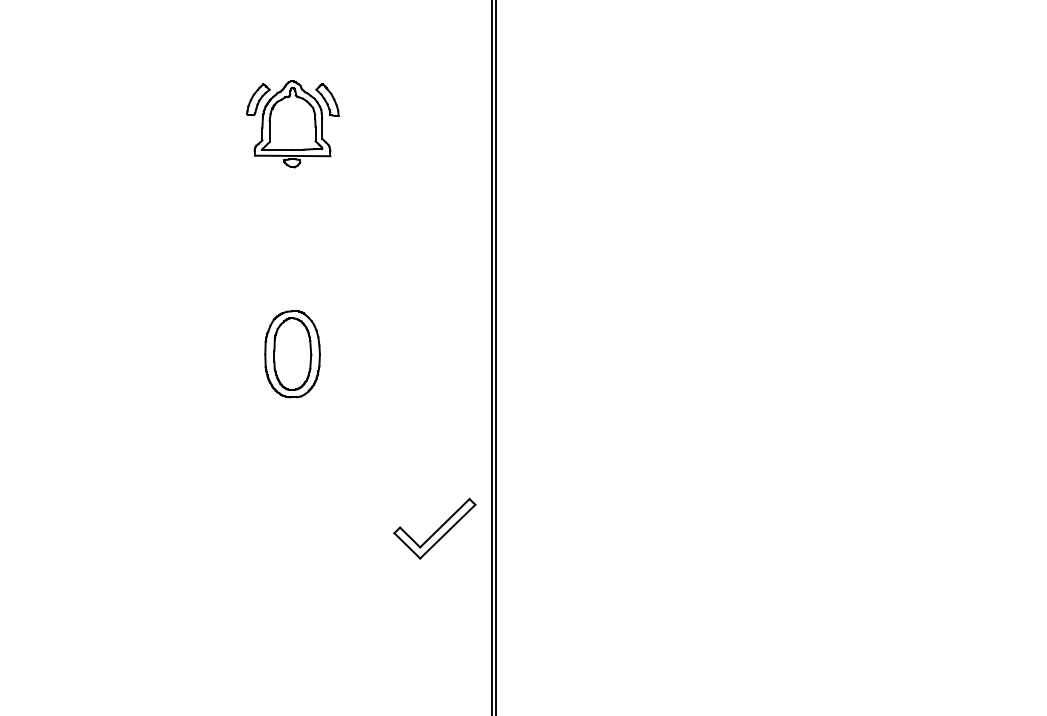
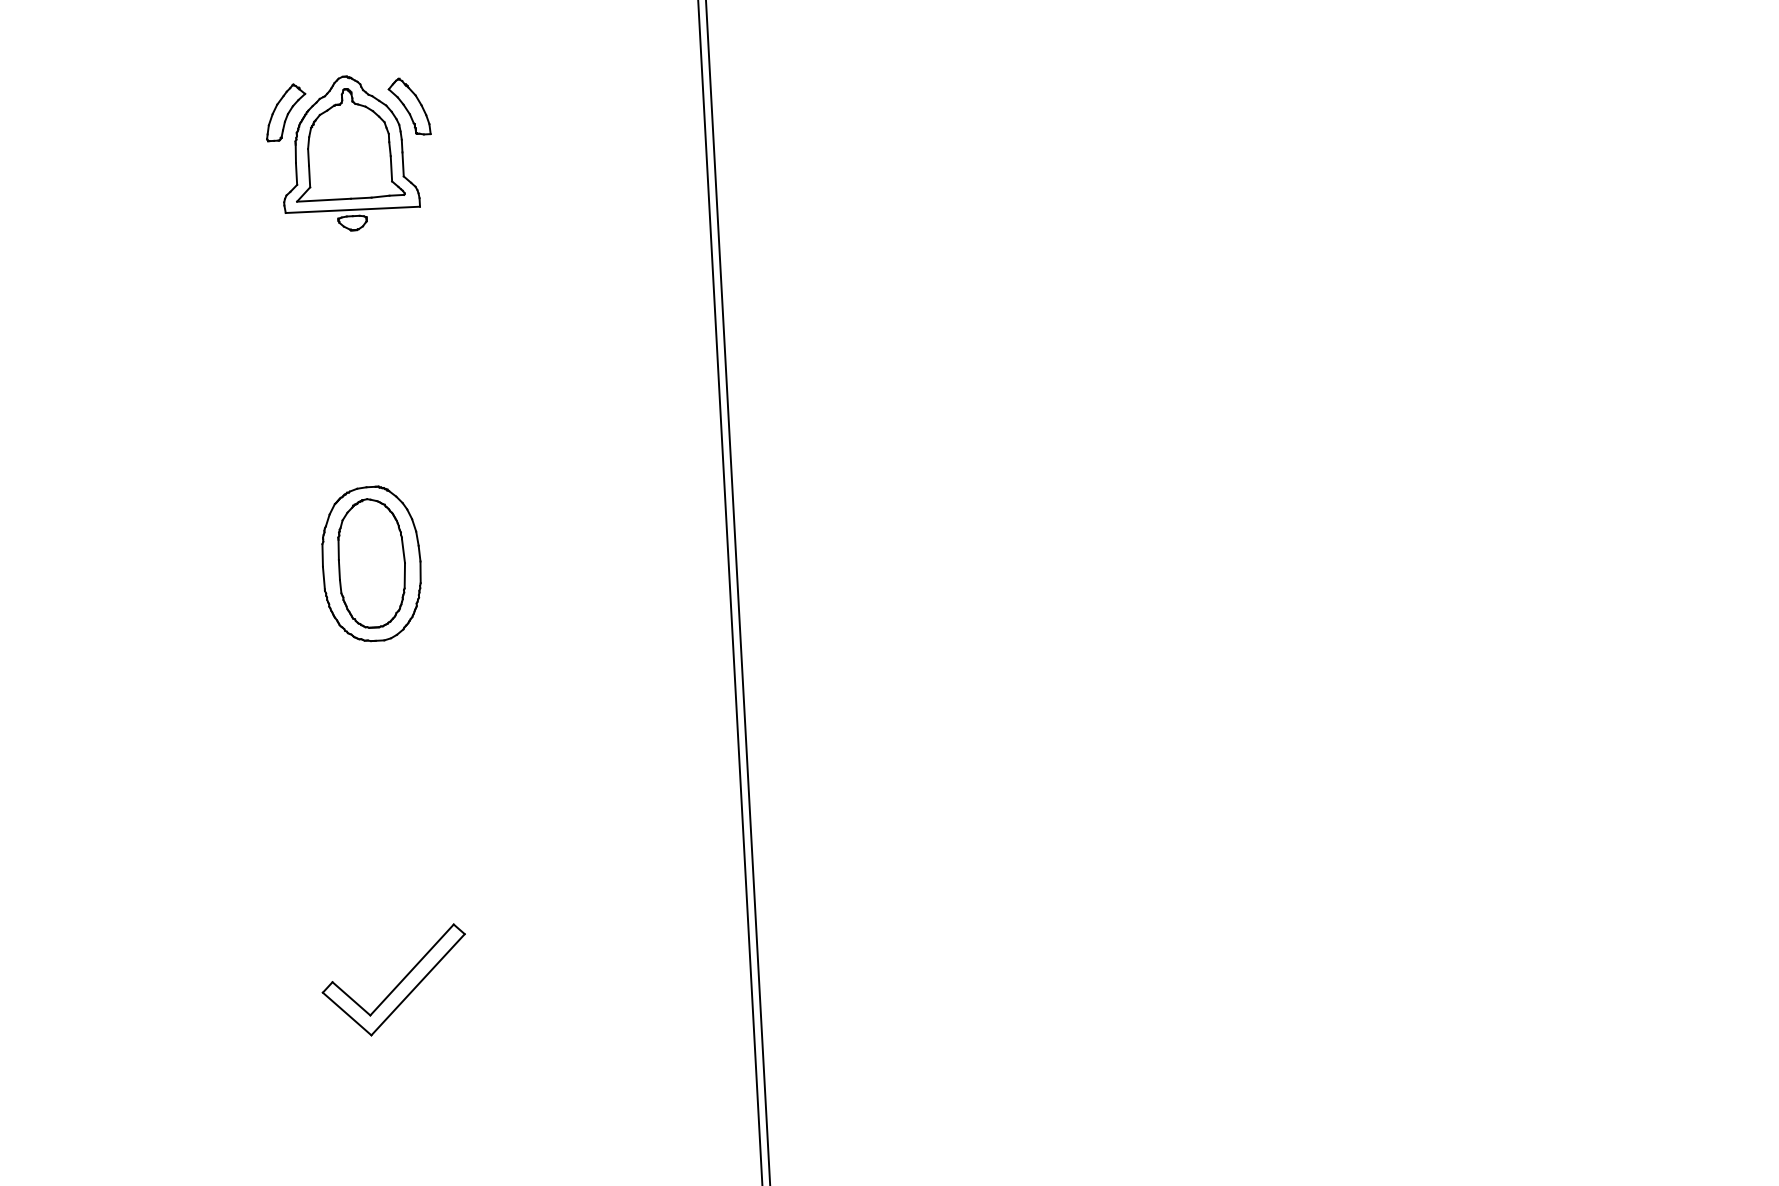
part: (434, 528) -> (394, 980), moved

